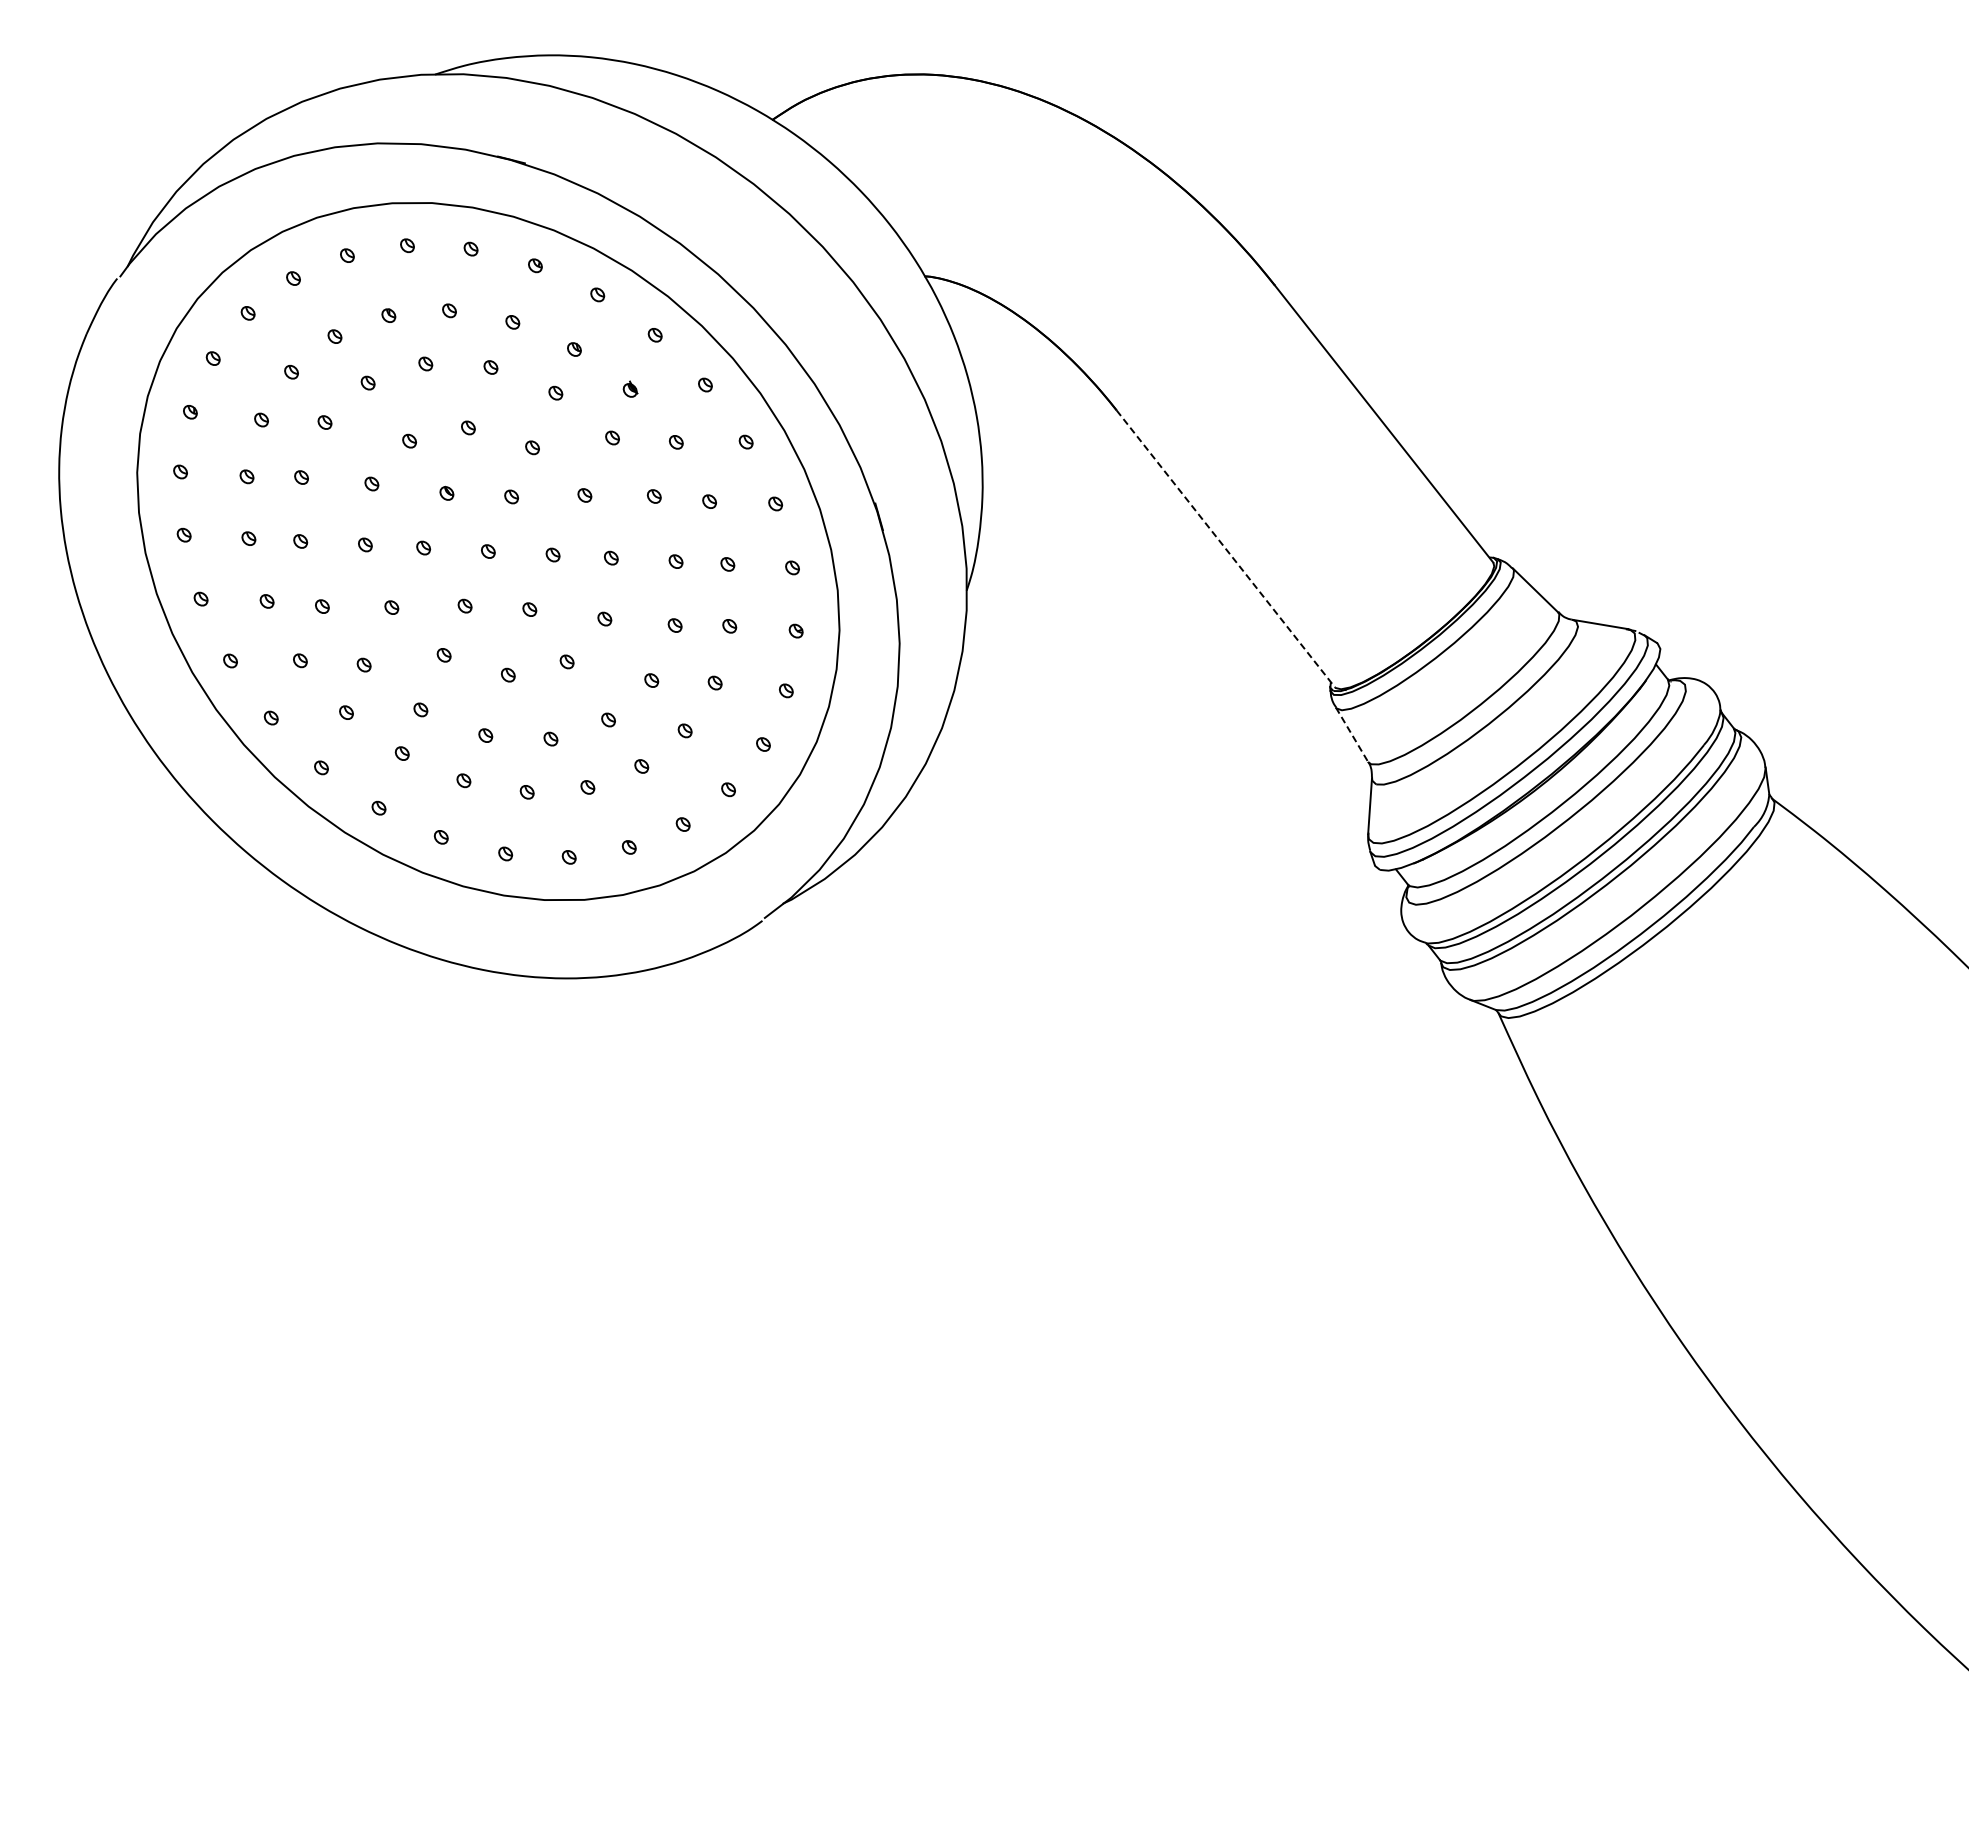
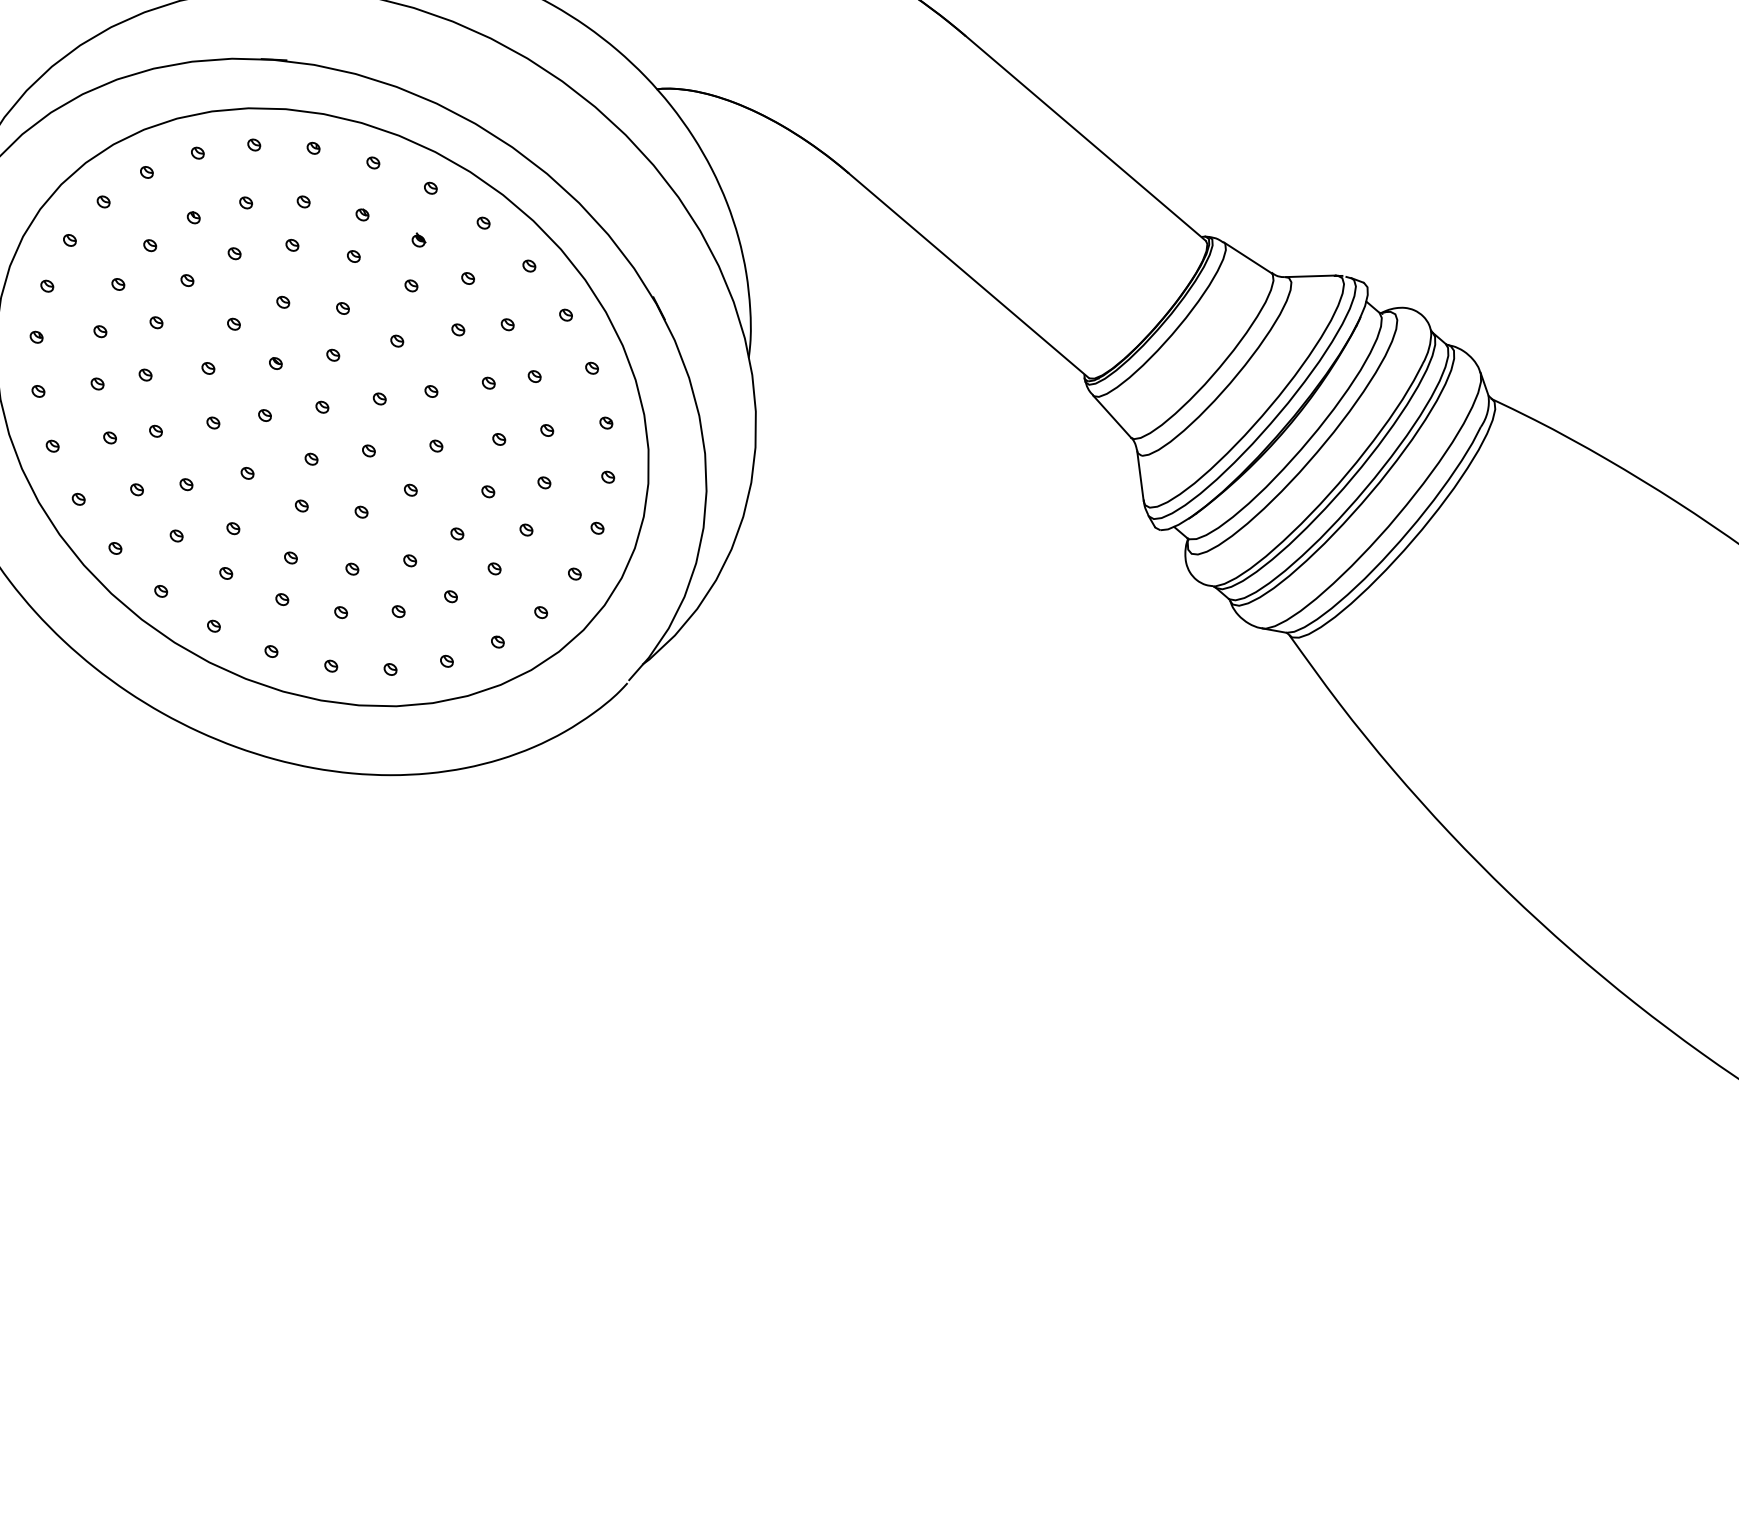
line: (1226, 549) -> (969, 276), dashed -> solid
line: (1352, 734) -> (1112, 416), dashed -> solid

